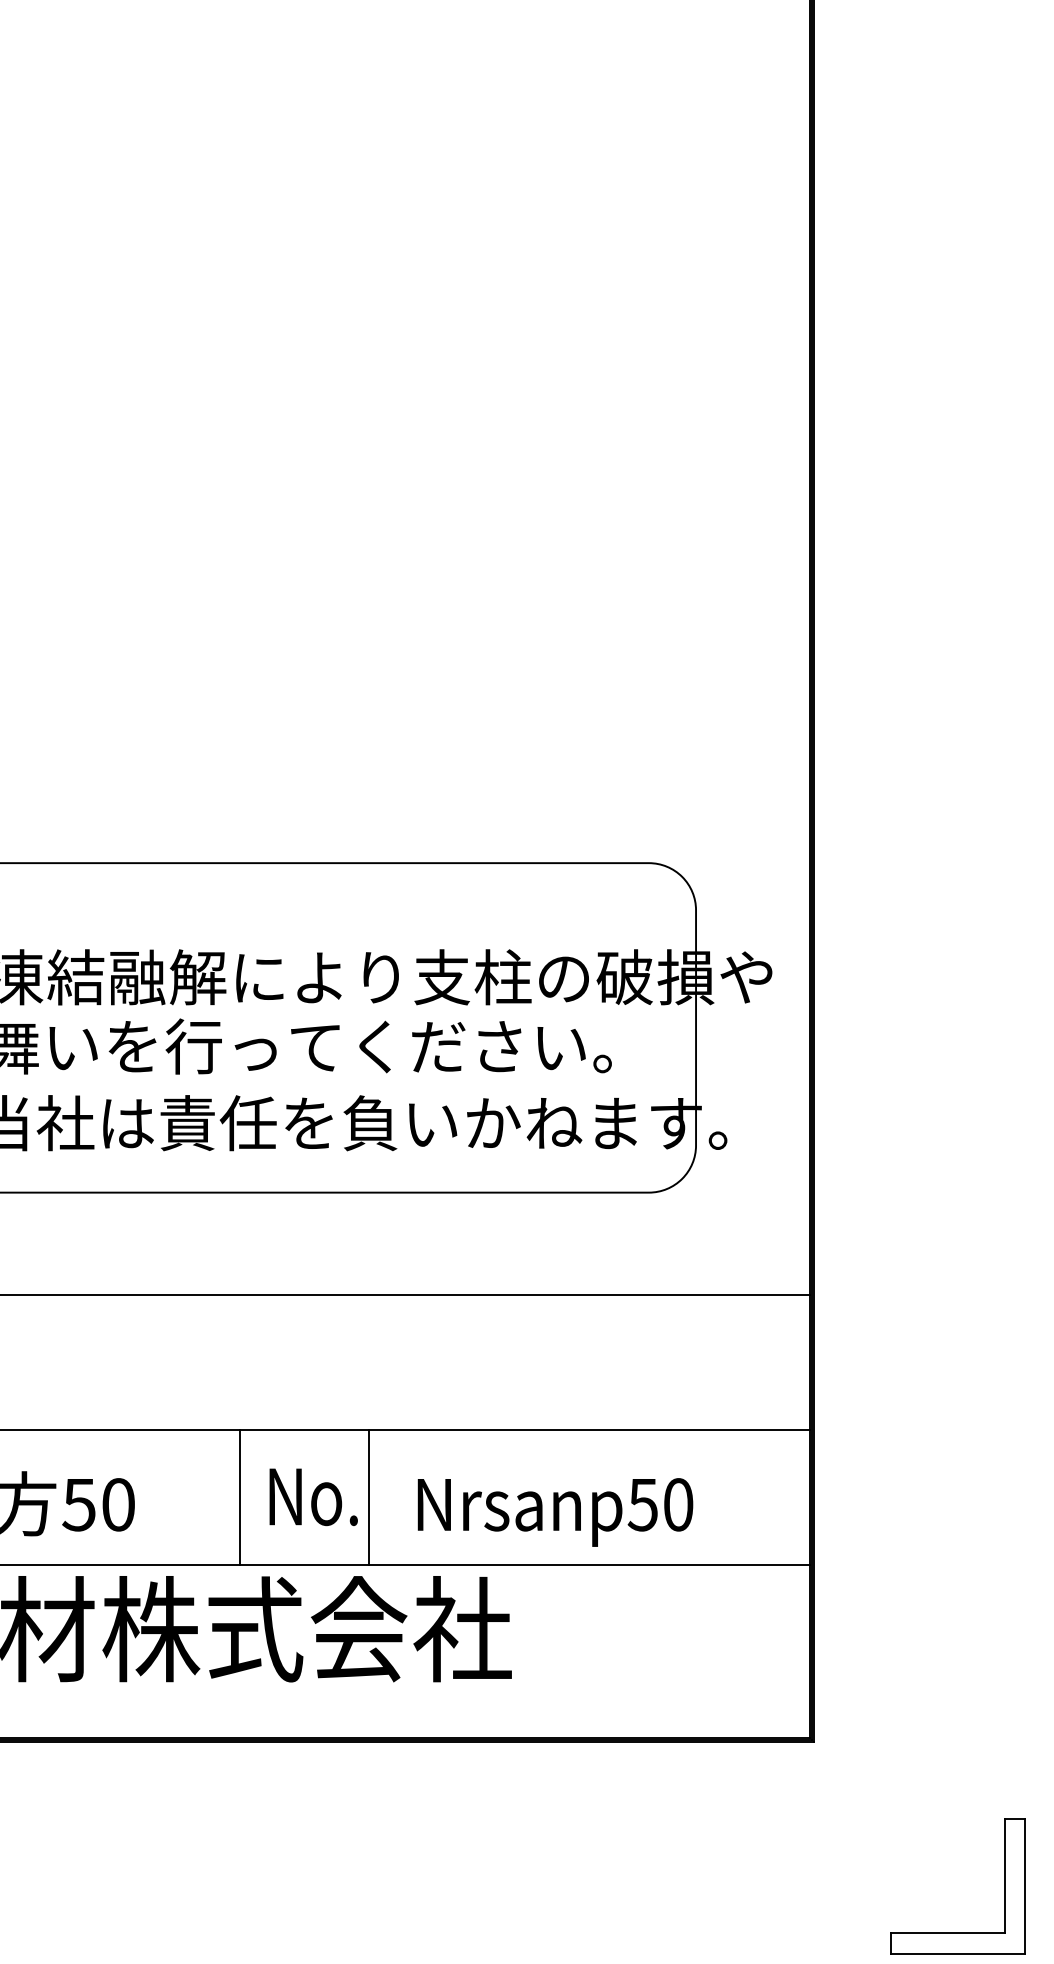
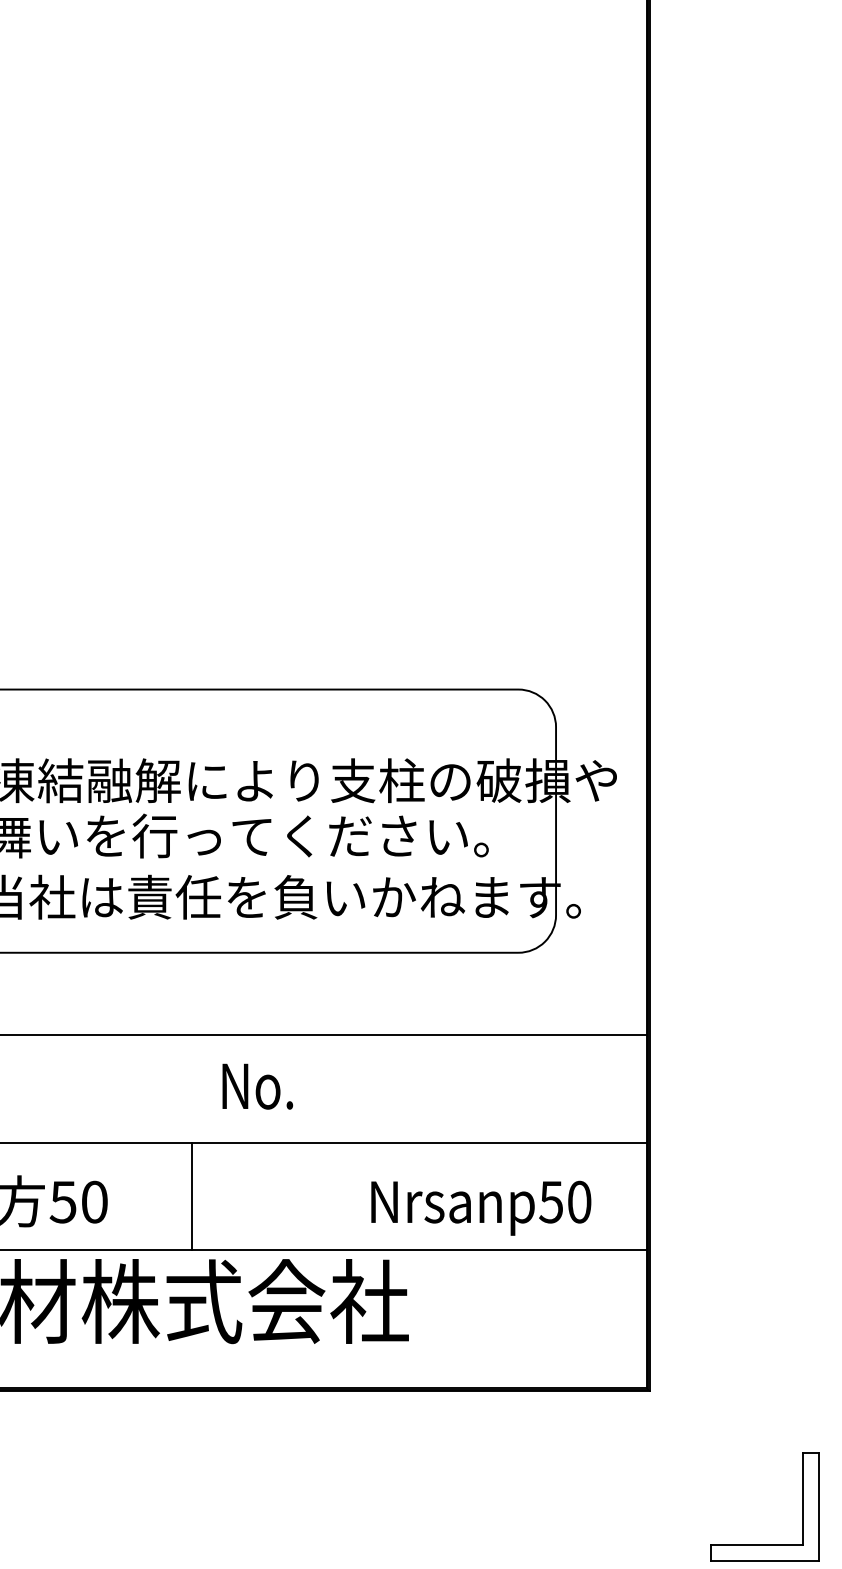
text: (313, 1497) -> (257, 1086), moved
line: (368, 1497) -> (294, 1196), removed
text: (555, 1512) -> (481, 1208), moved

